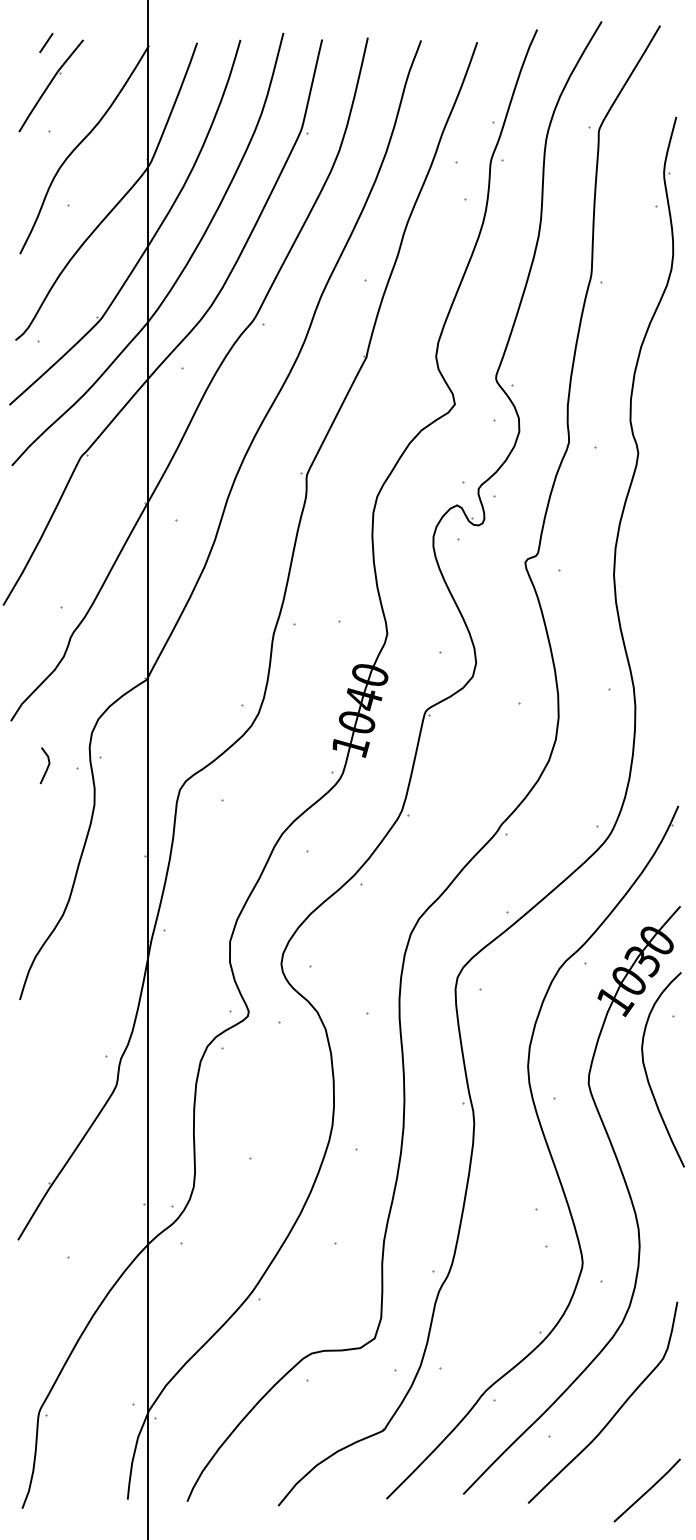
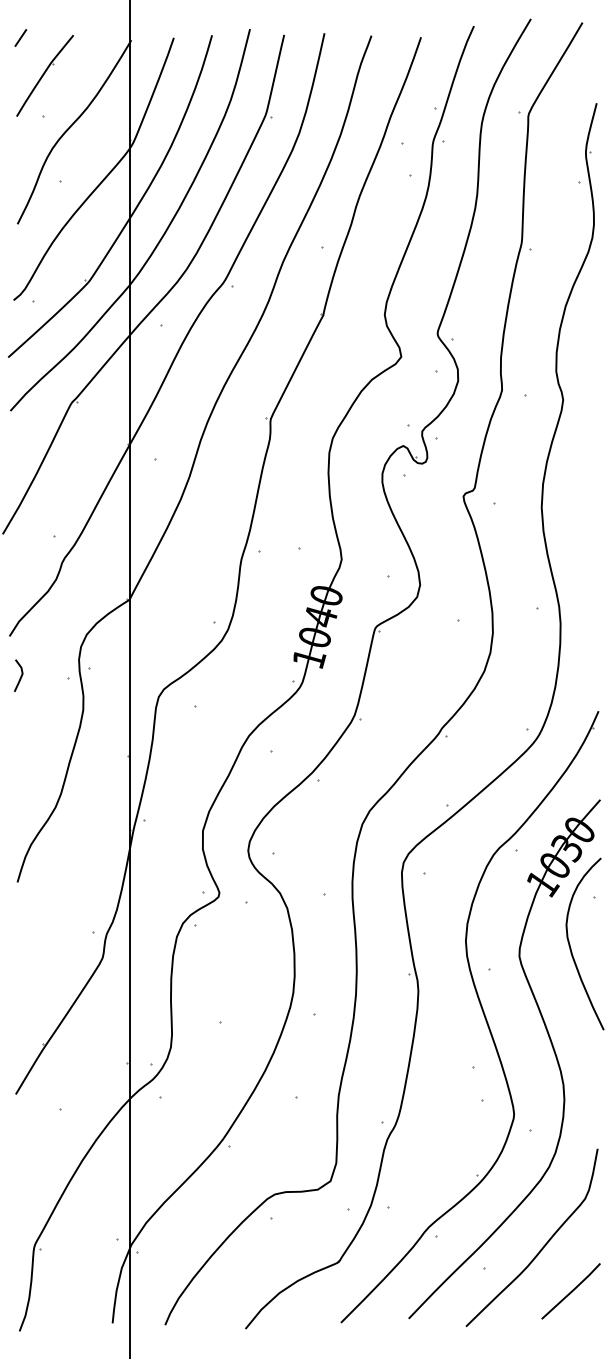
line: (46, 42) -> (20, 37), moved
line: (47, 765) -> (20, 675), moved
line: (646, 1490) -> (570, 1291), moved

